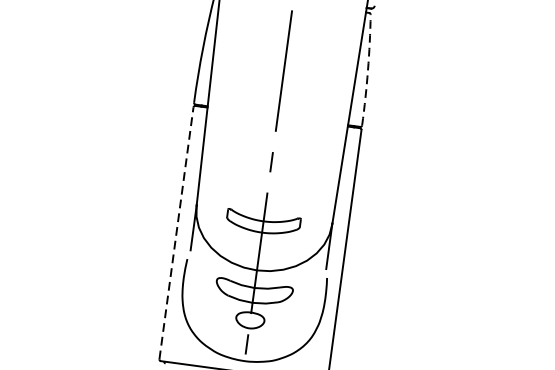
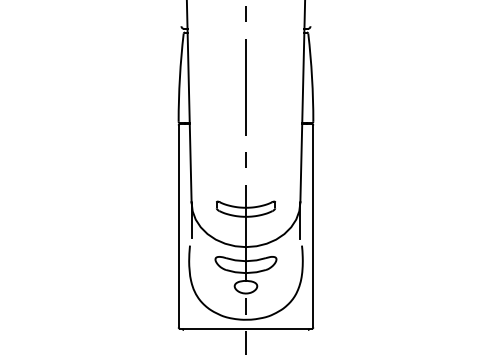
arc: (368, 70) -> (312, 77), dashed -> solid
line: (176, 233) -> (178, 226), dashed -> solid

